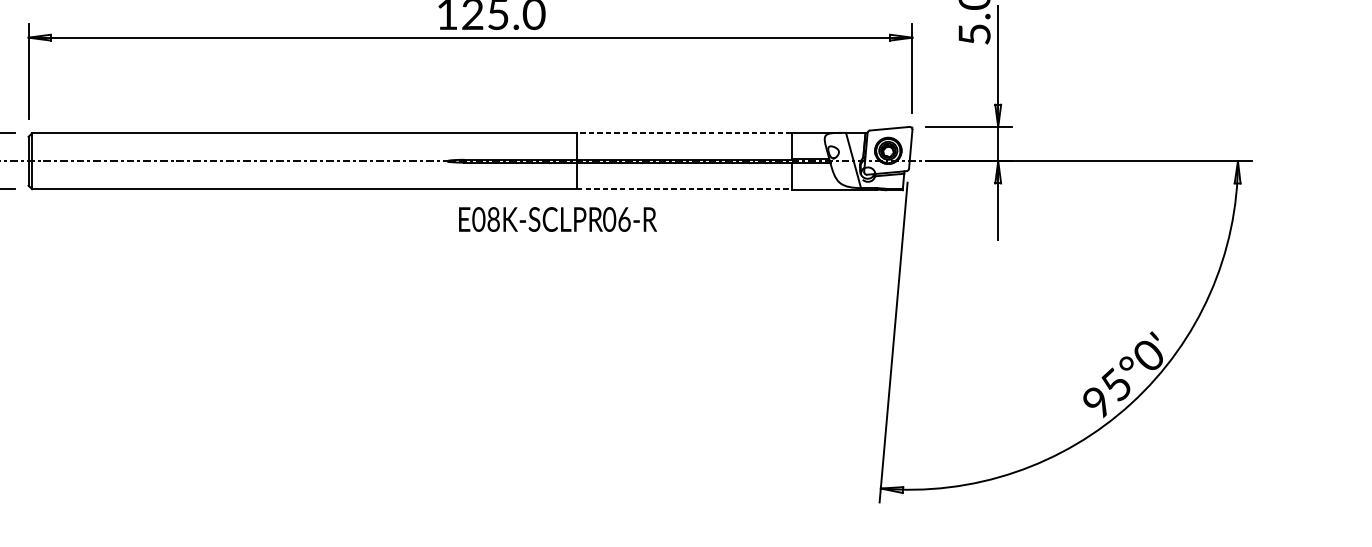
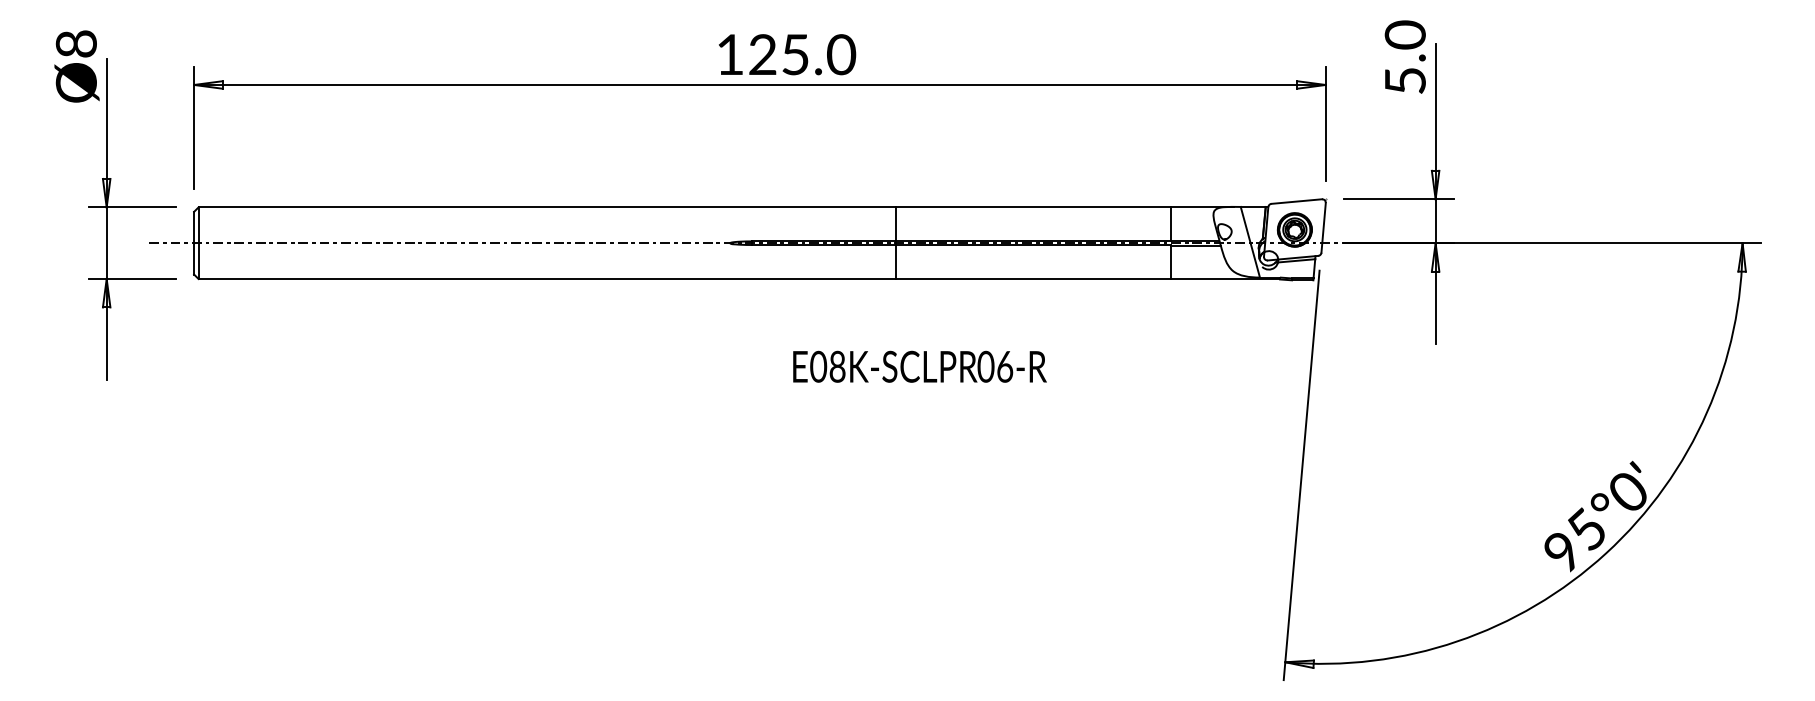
line: (684, 133) -> (1033, 207), dashed -> solid
line: (684, 189) -> (1034, 279), dashed -> solid
text: (557, 219) -> (919, 366), moved

